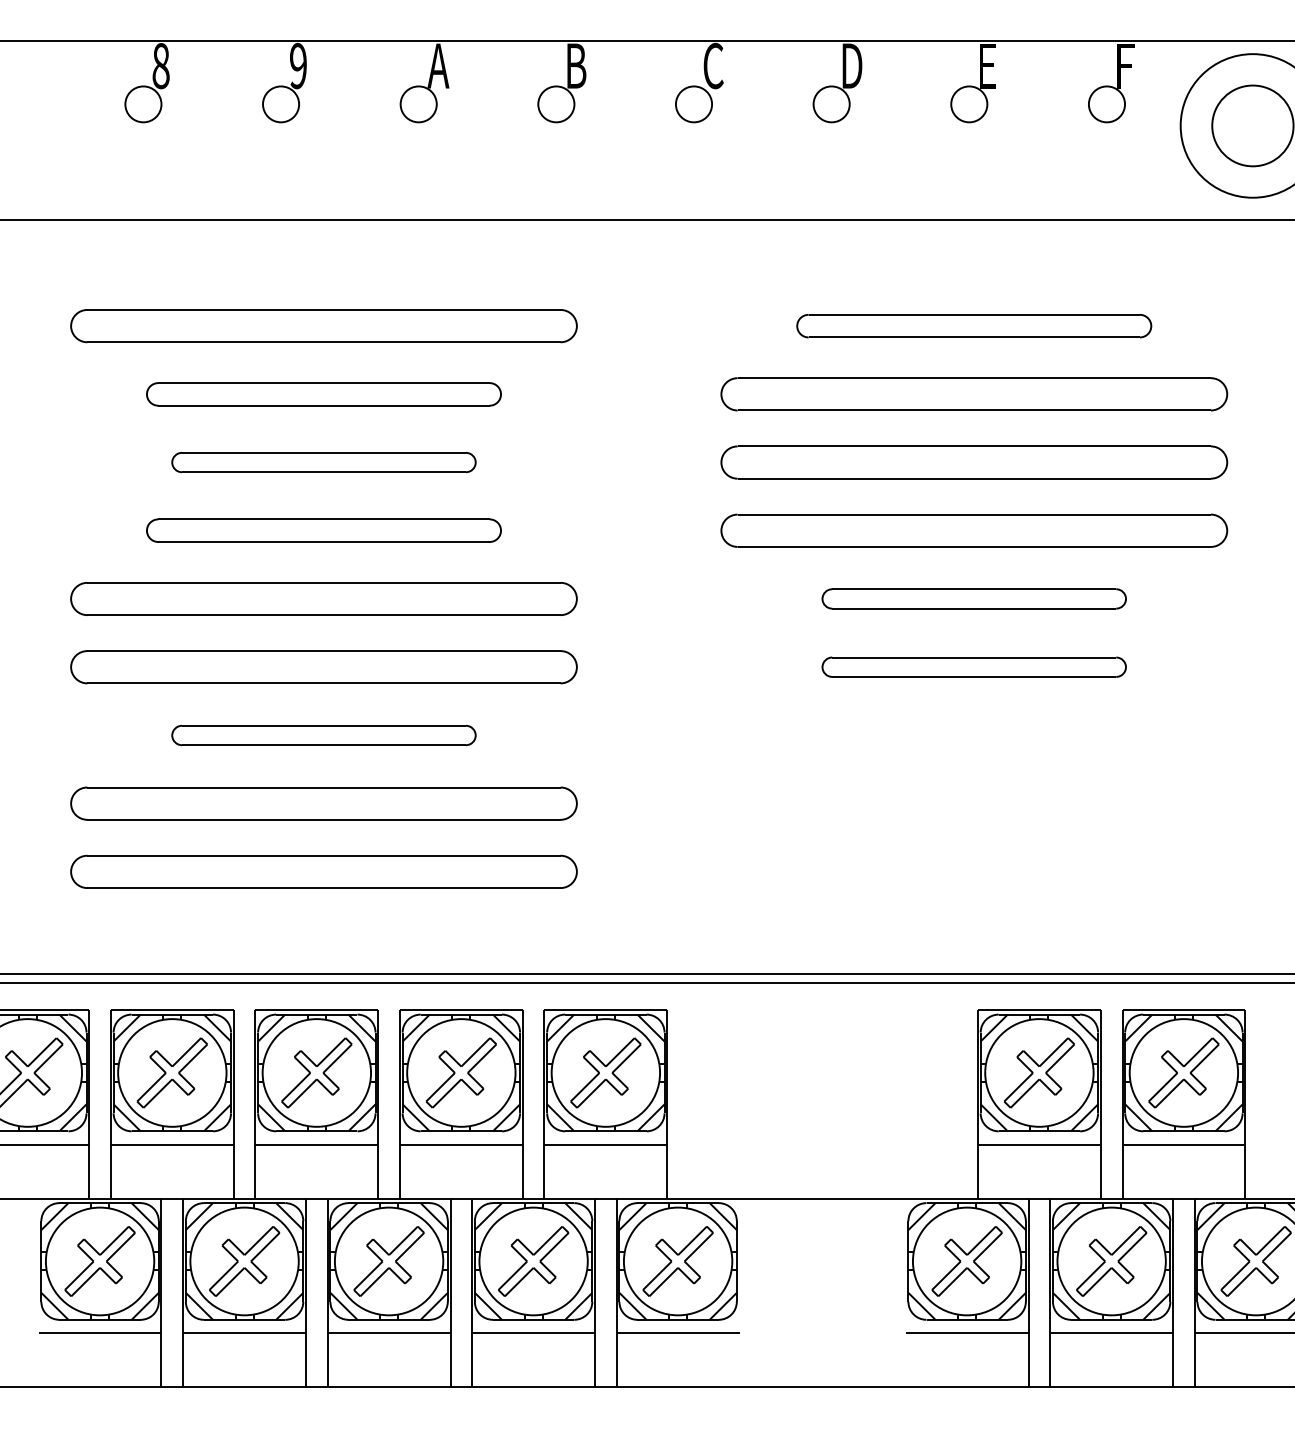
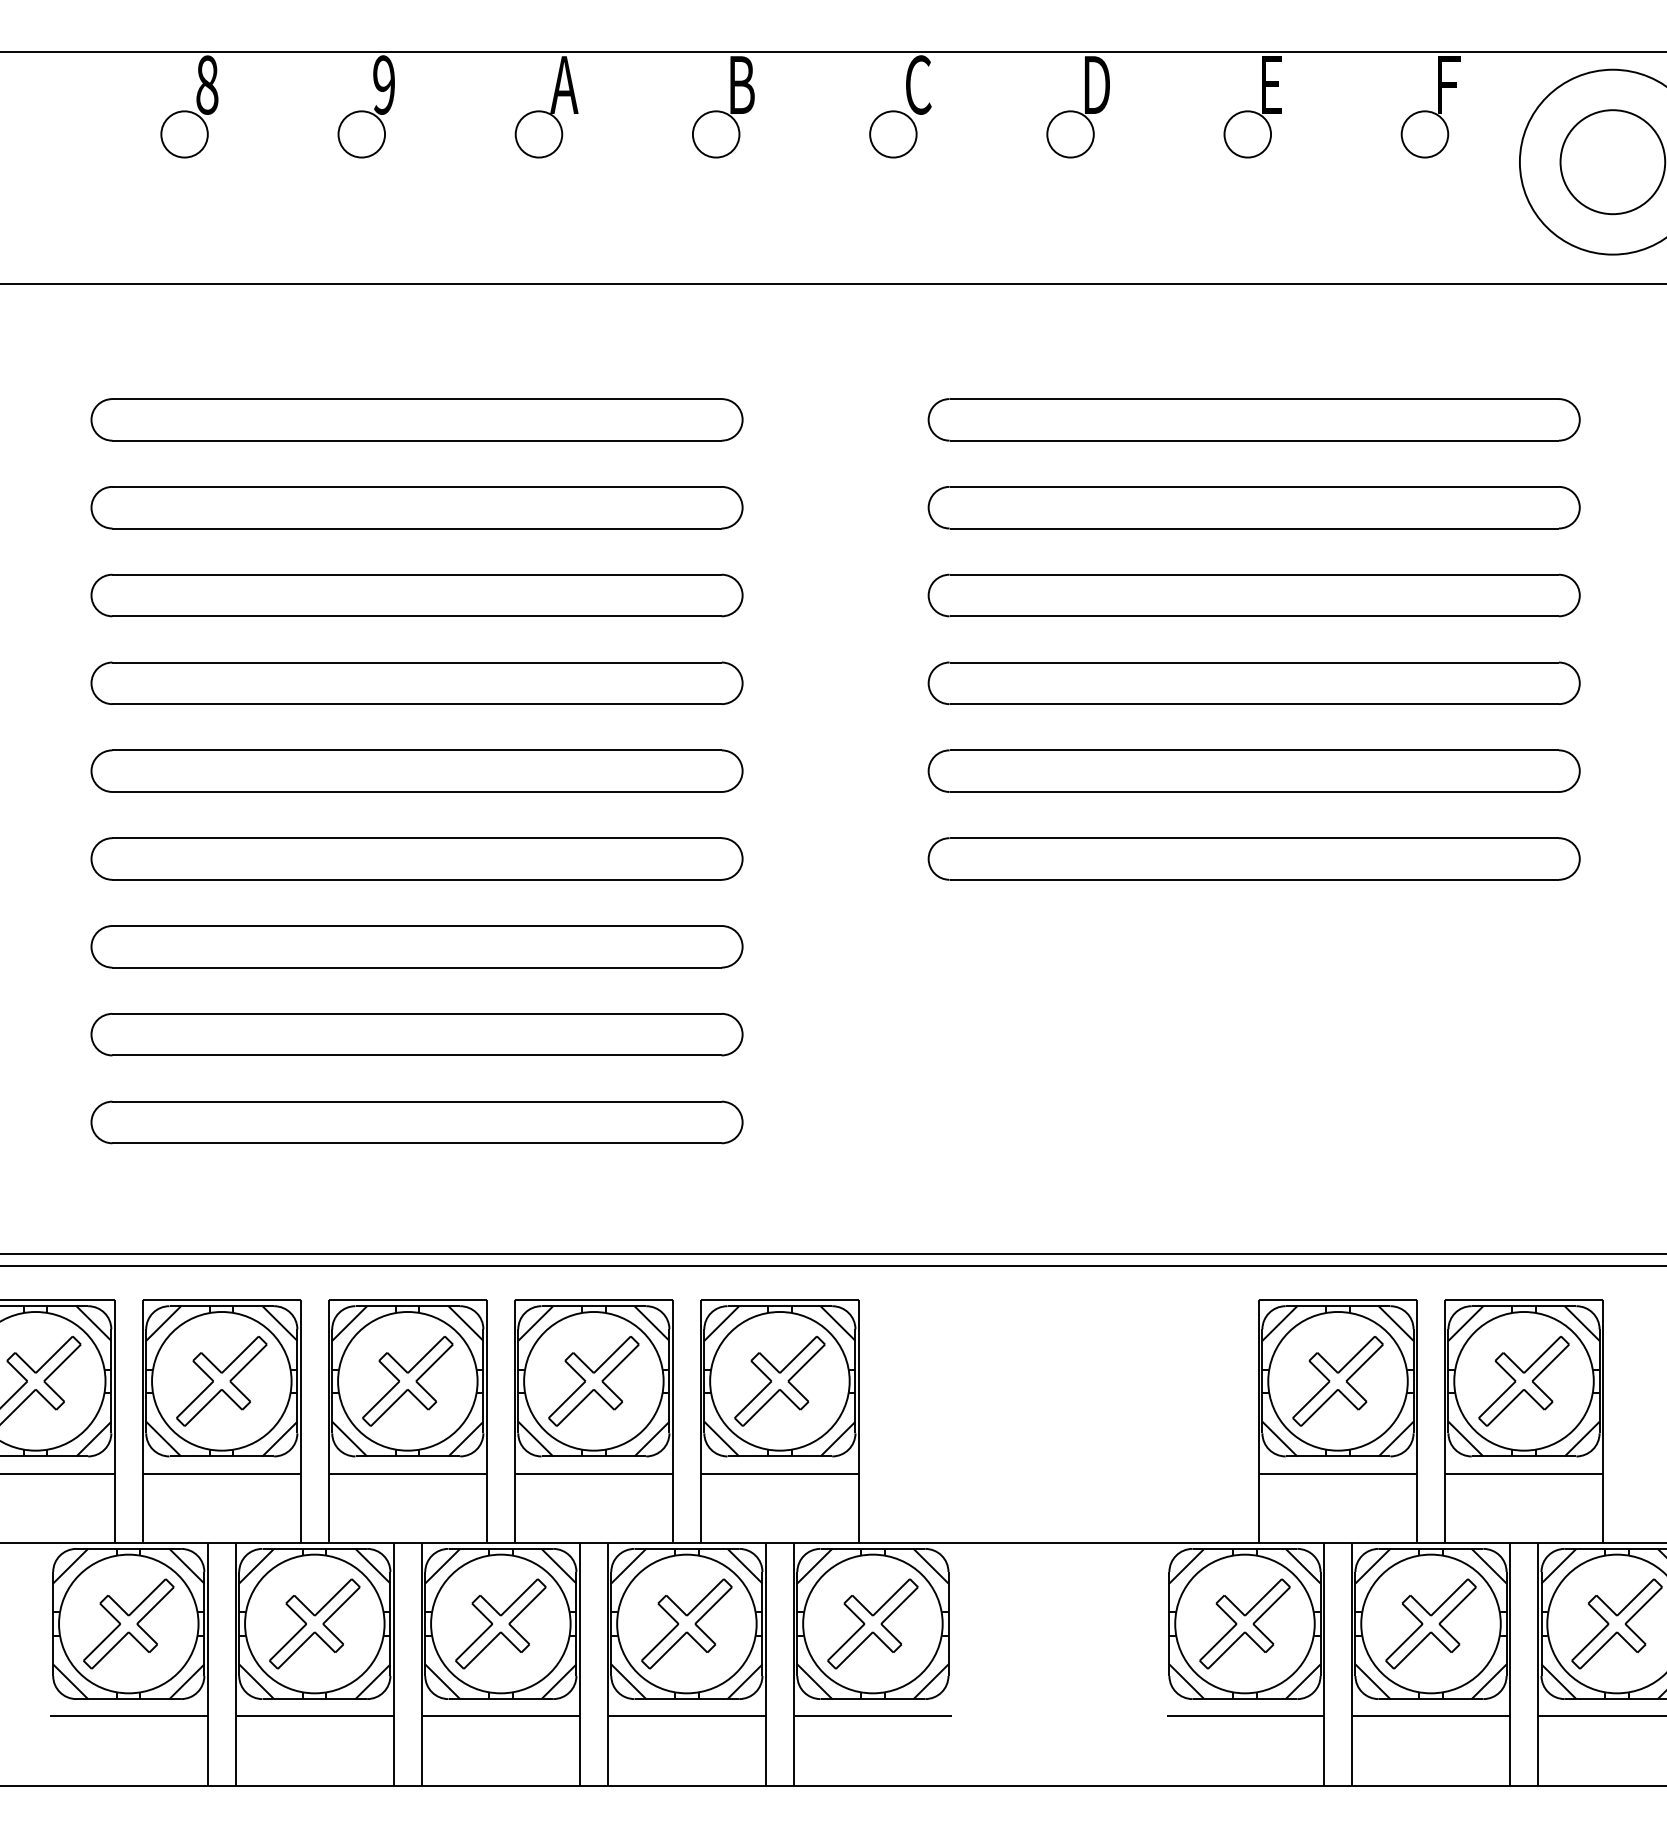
part: (973, 325) -> (1253, 419), size x1.43
part: (323, 394) -> (416, 507), size x1.43
part: (323, 462) -> (416, 595), size x1.67
part: (323, 530) -> (416, 682), size x1.43
part: (973, 598) -> (1253, 770), size x1.67
part: (973, 666) -> (1253, 858), size x1.67
part: (323, 735) -> (416, 946), size x1.67

